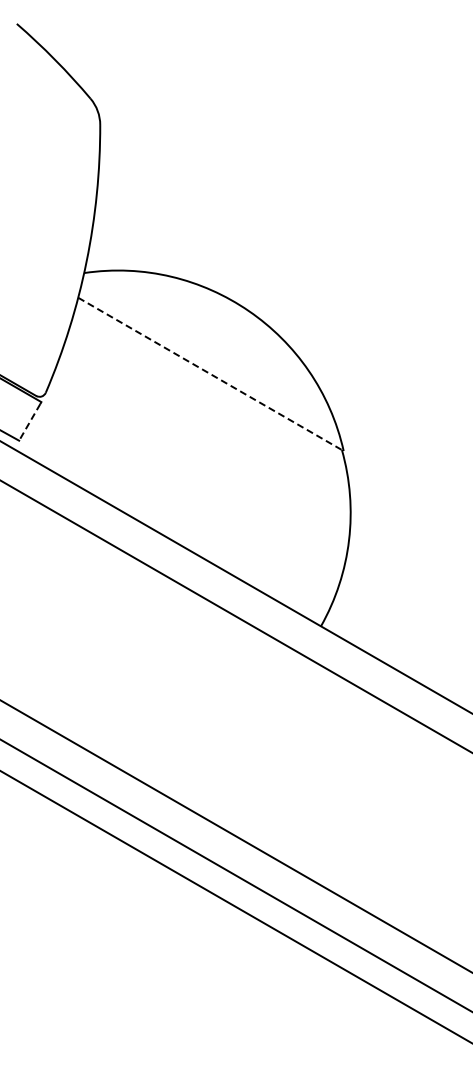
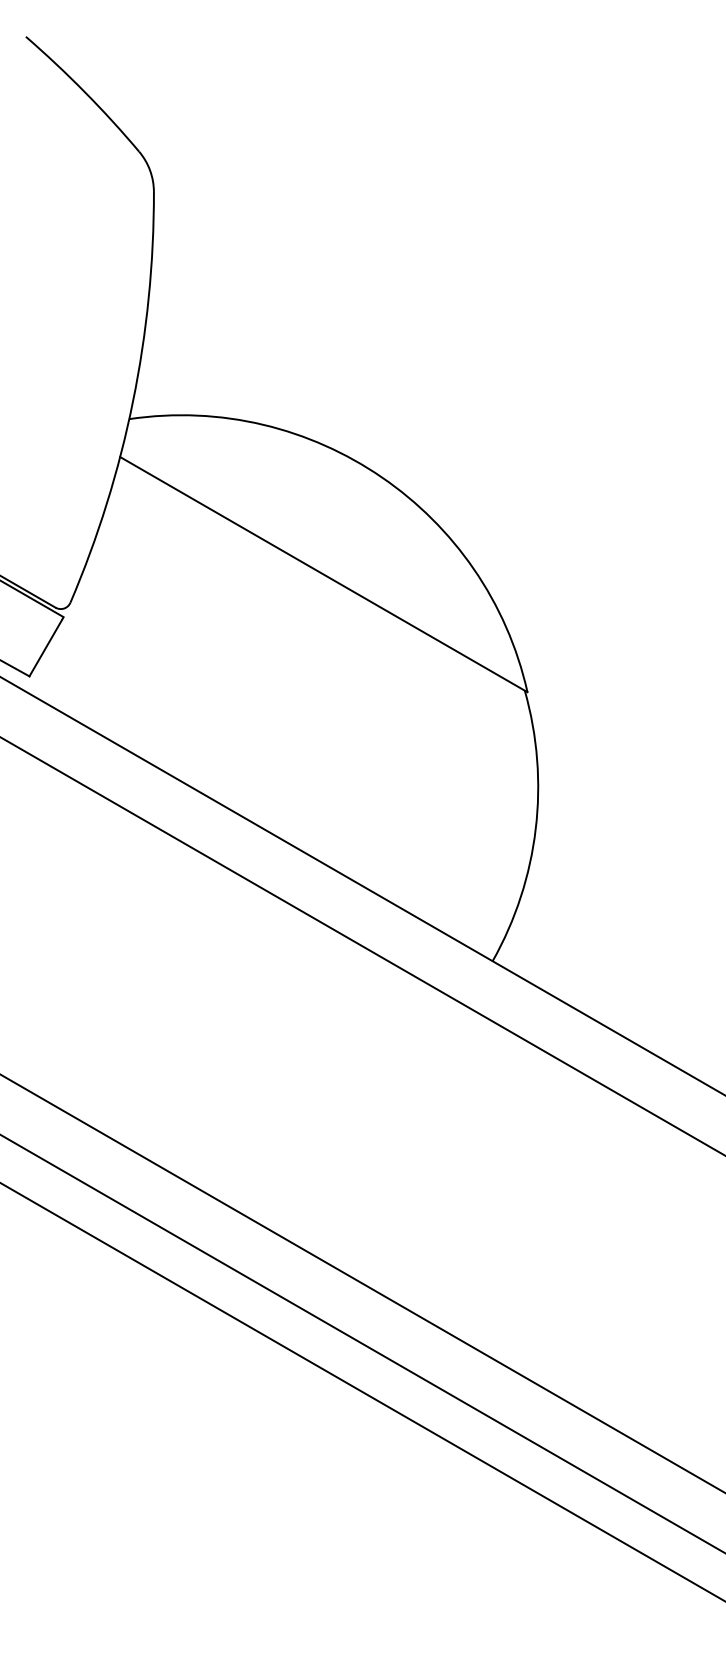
line: (211, 374) -> (324, 574), dashed -> solid
line: (29, 422) -> (45, 648), dashed -> solid

